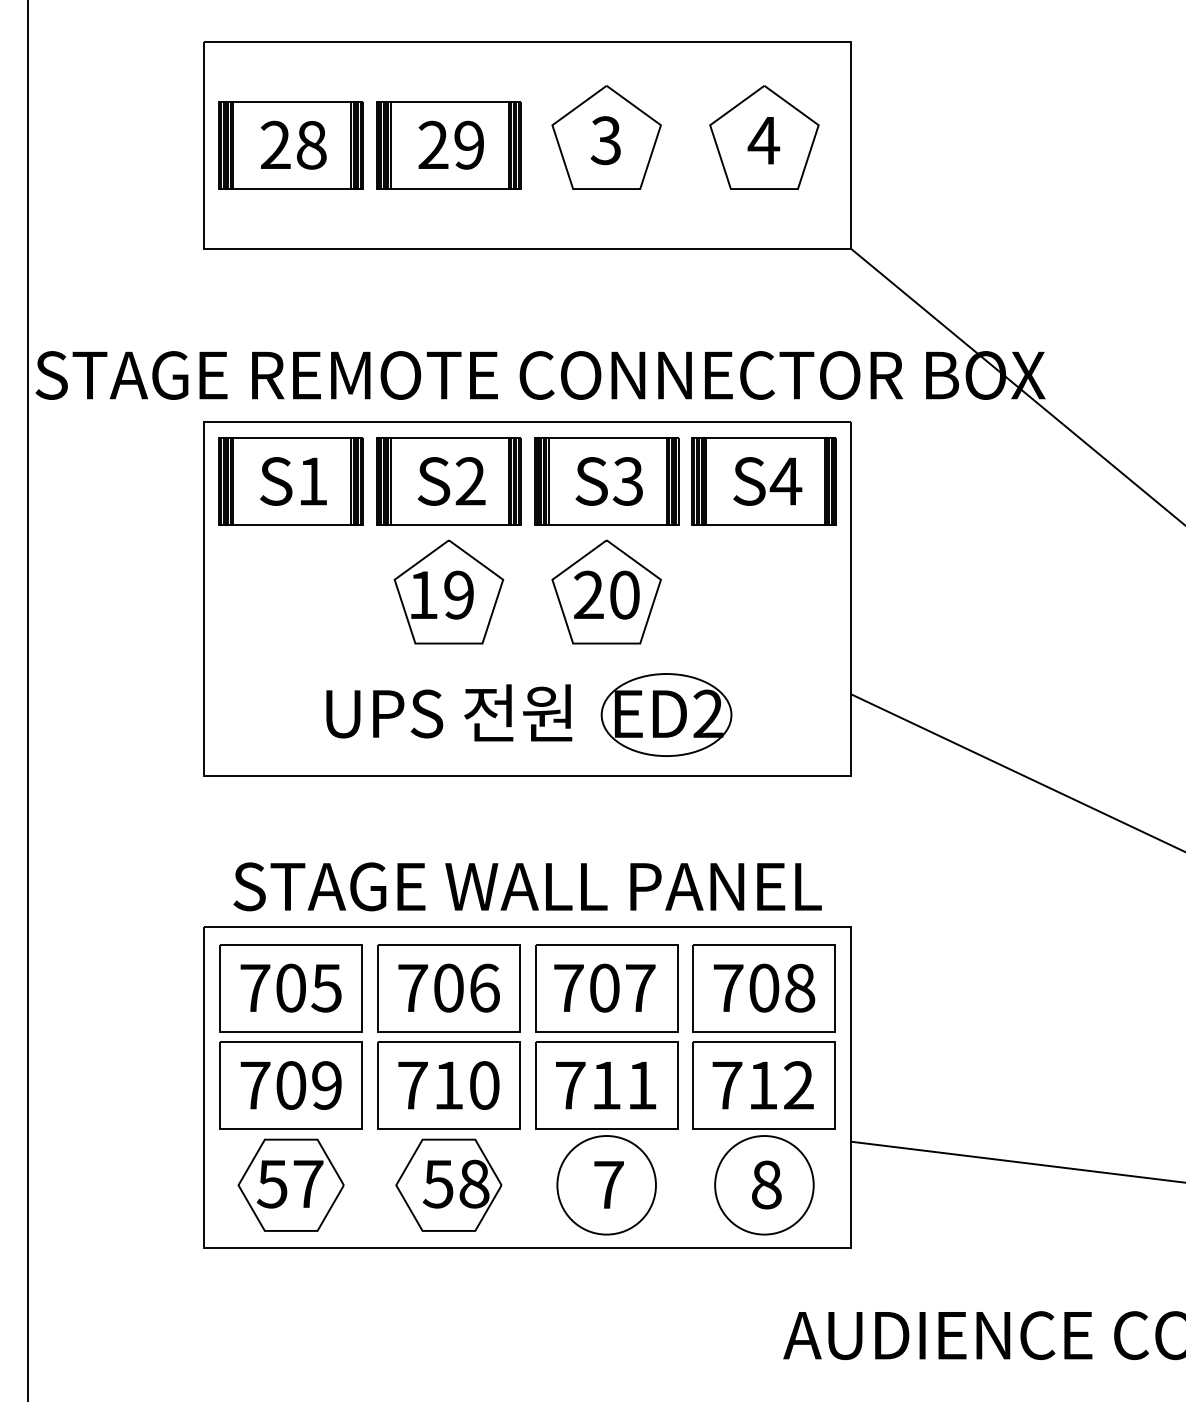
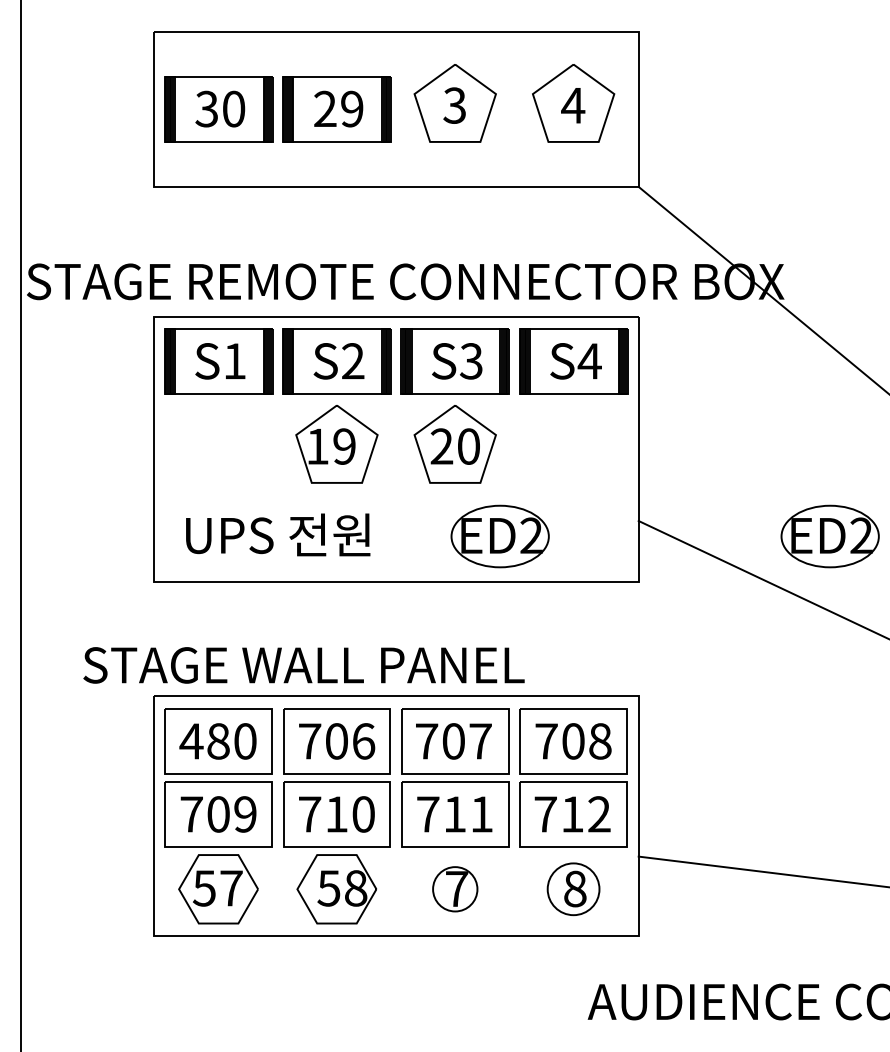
text: (293, 144) -> (220, 108), 28 -> 30
text: (449, 712) -> (278, 534), moved
part: (1105, 714) -> (829, 536), added
text: (527, 886) -> (303, 665), moved
text: (289, 988) -> (217, 741), 705 -> 480
circle: (606, 1185) -> (455, 889), size x0.6
circle: (764, 1185) -> (573, 889), size x0.7

